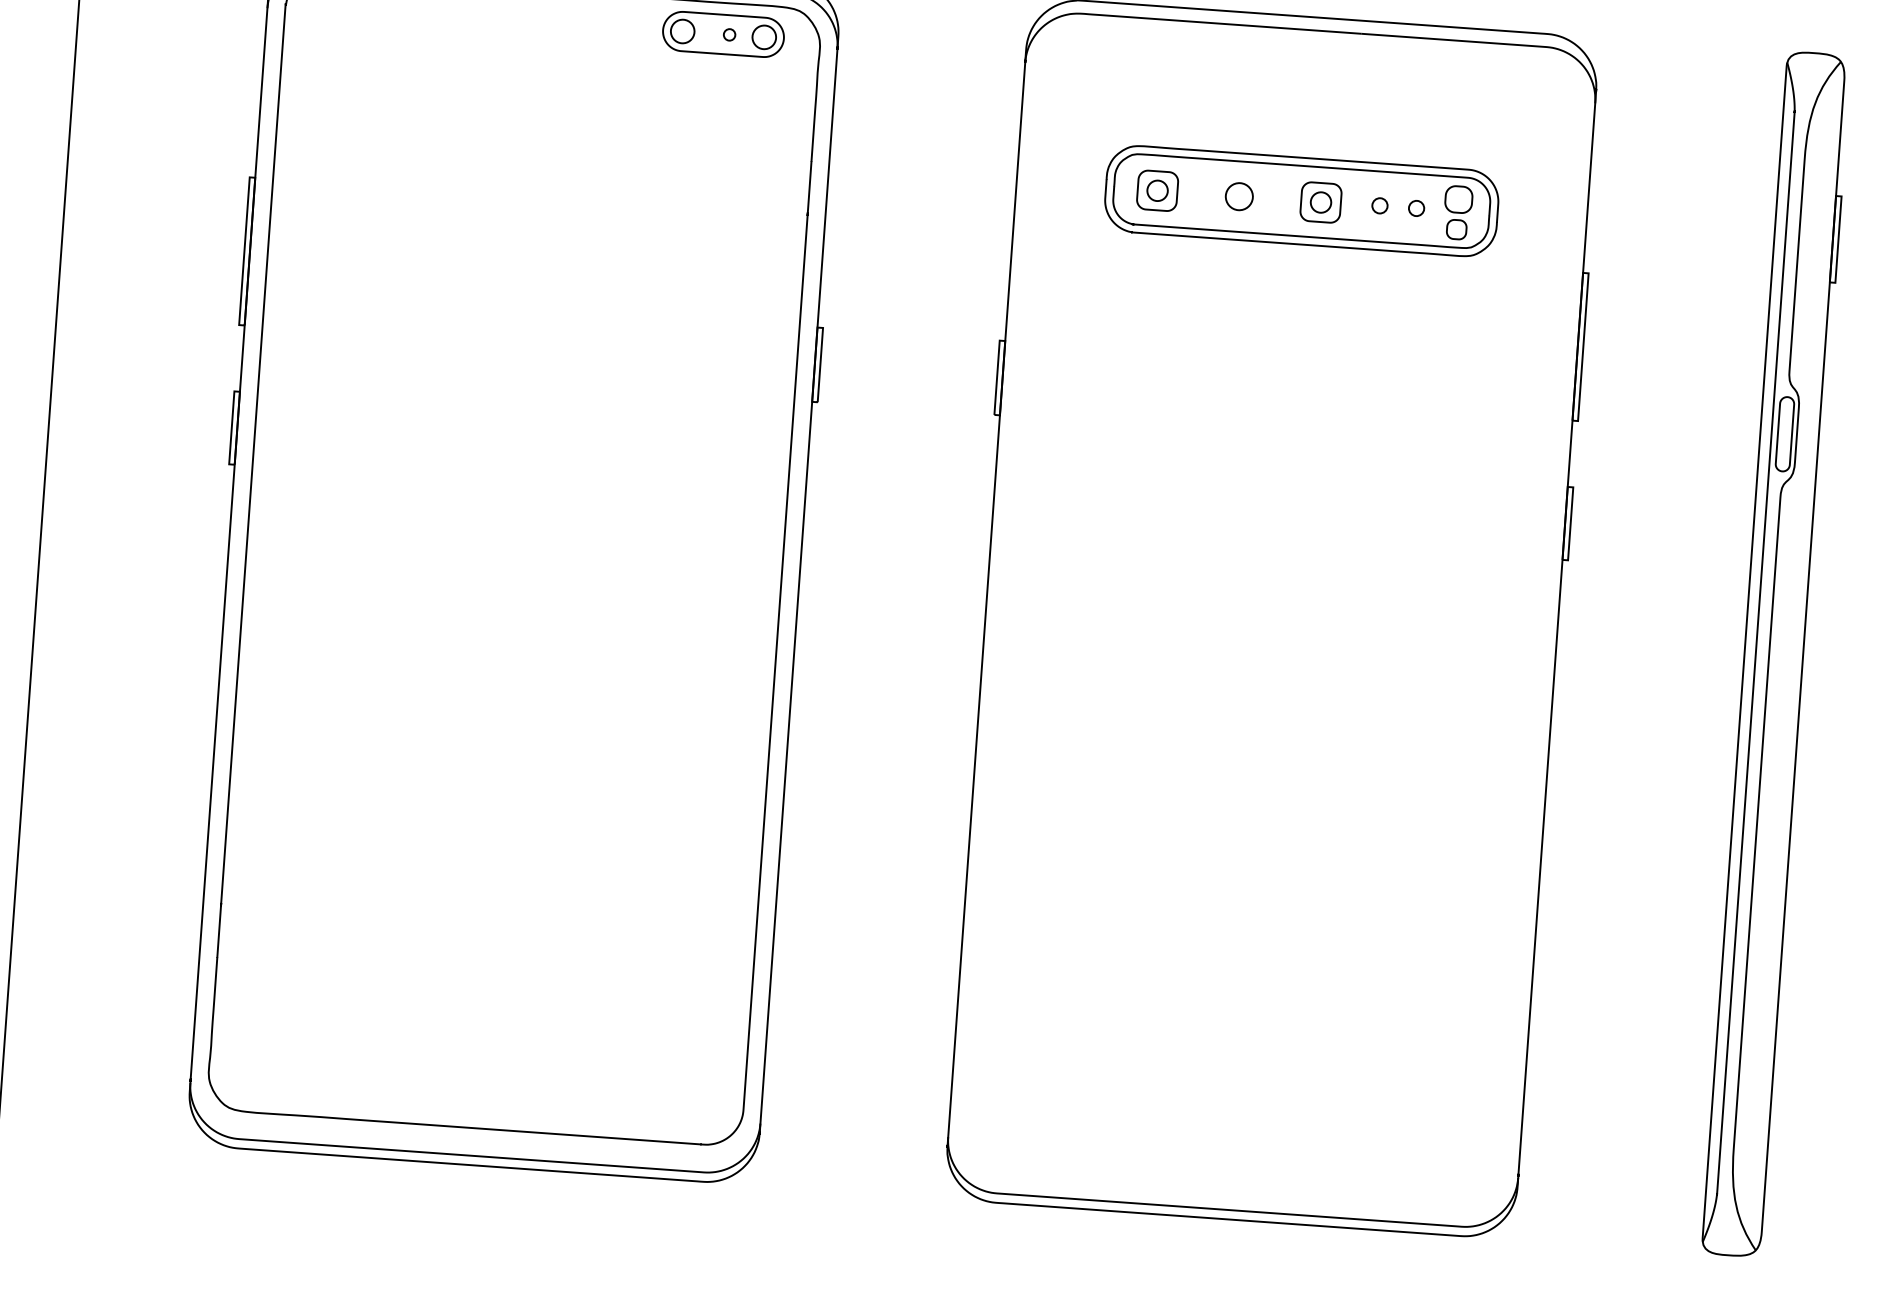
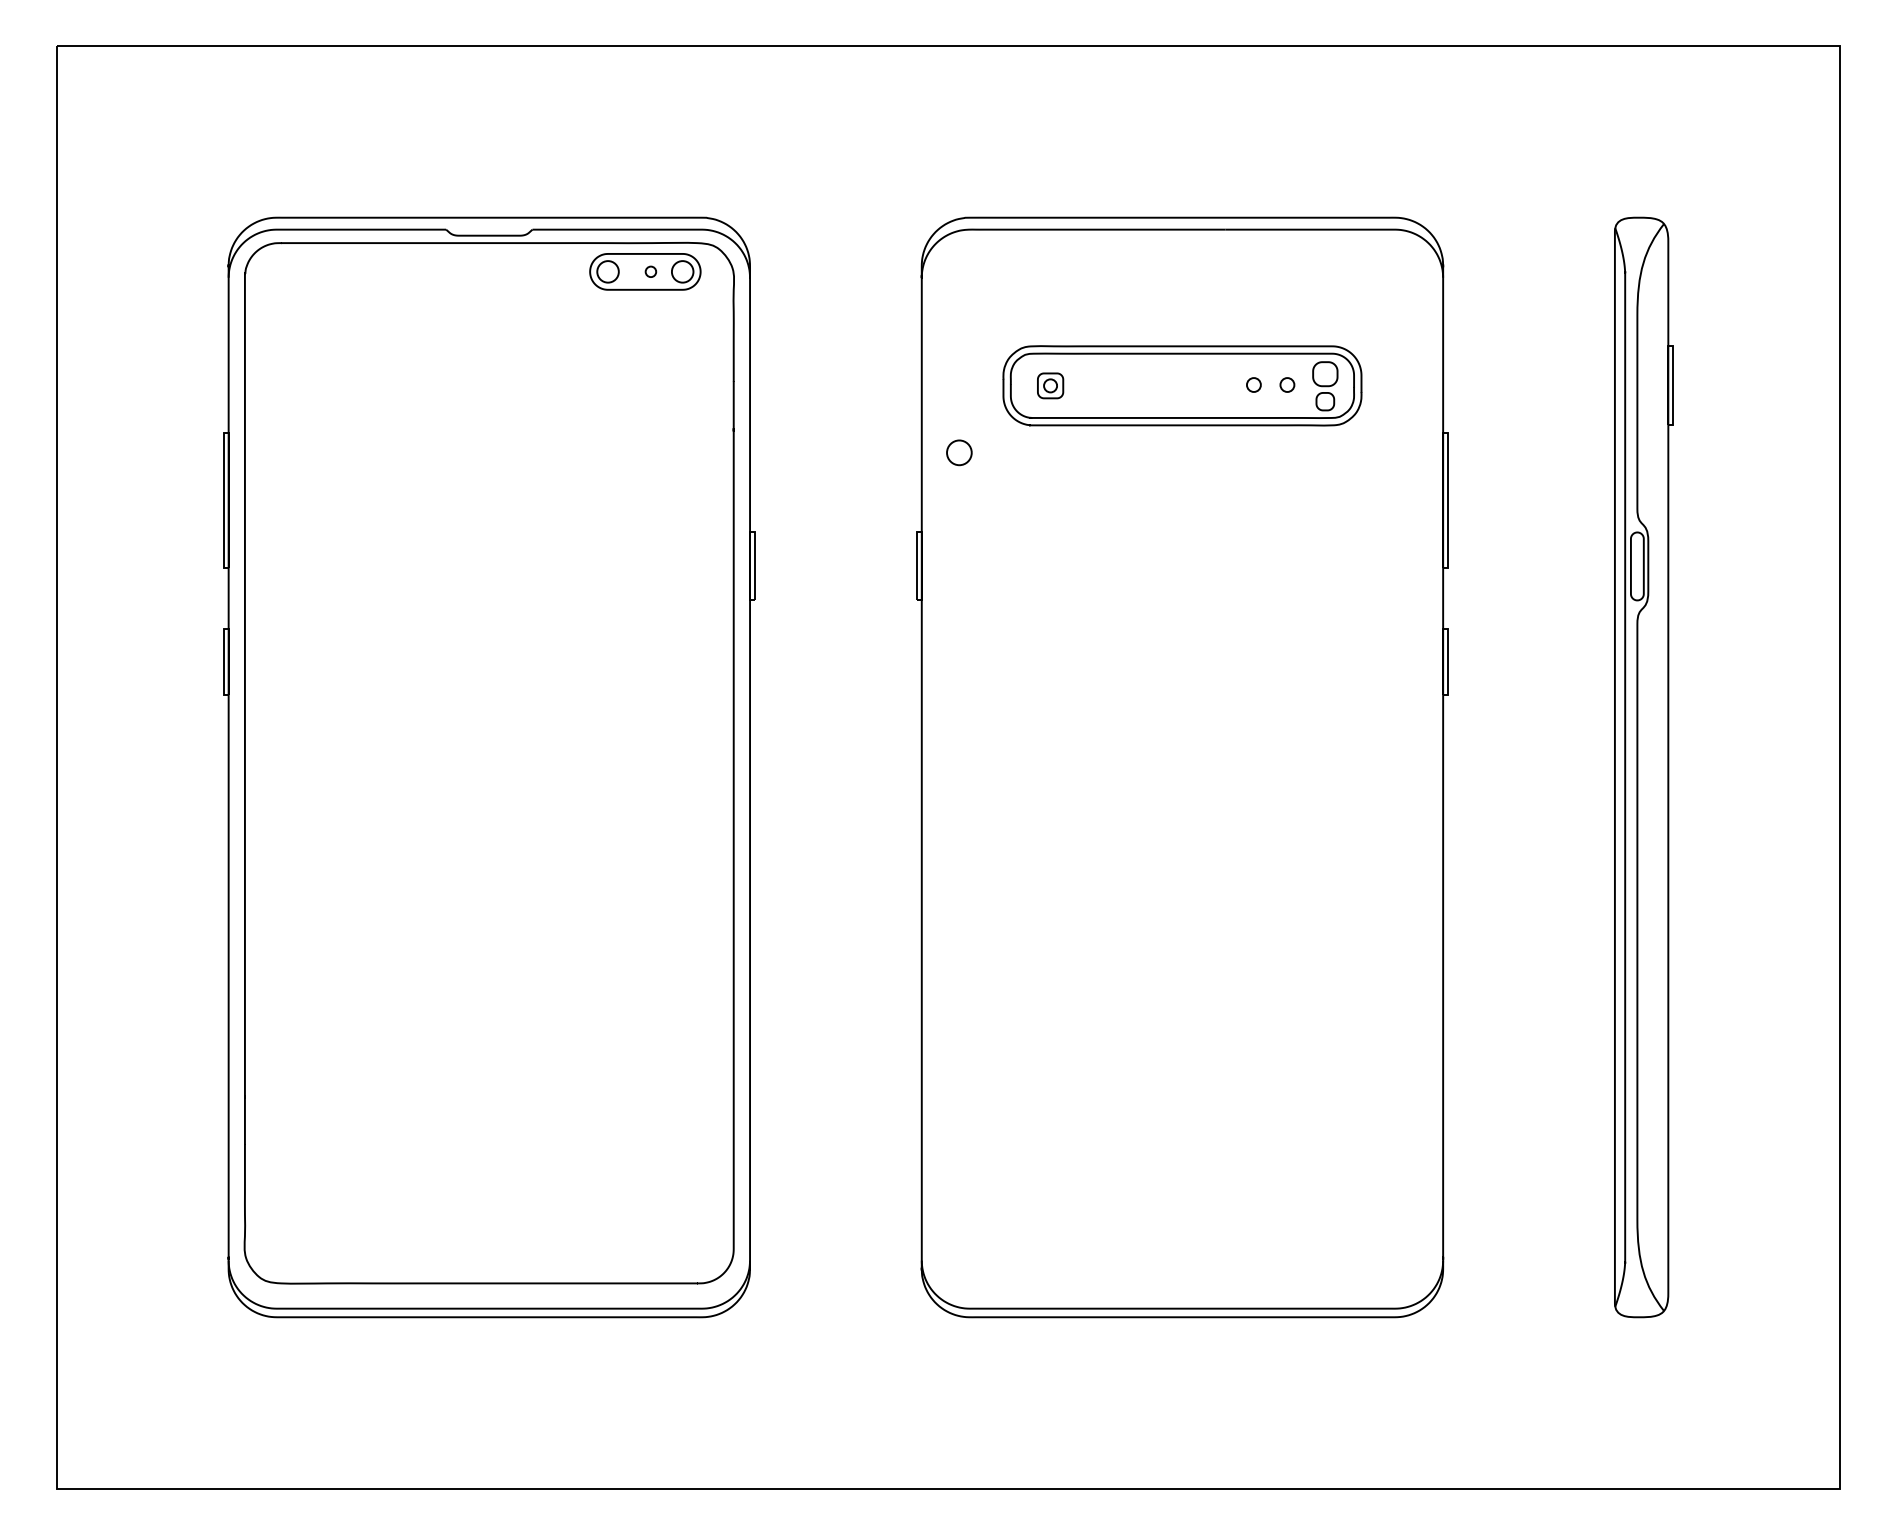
part: (1157, 190) -> (1050, 385), size x0.7
circle: (1239, 196) -> (959, 452), moved
part: (1321, 202) -> (1200, 385), removed

